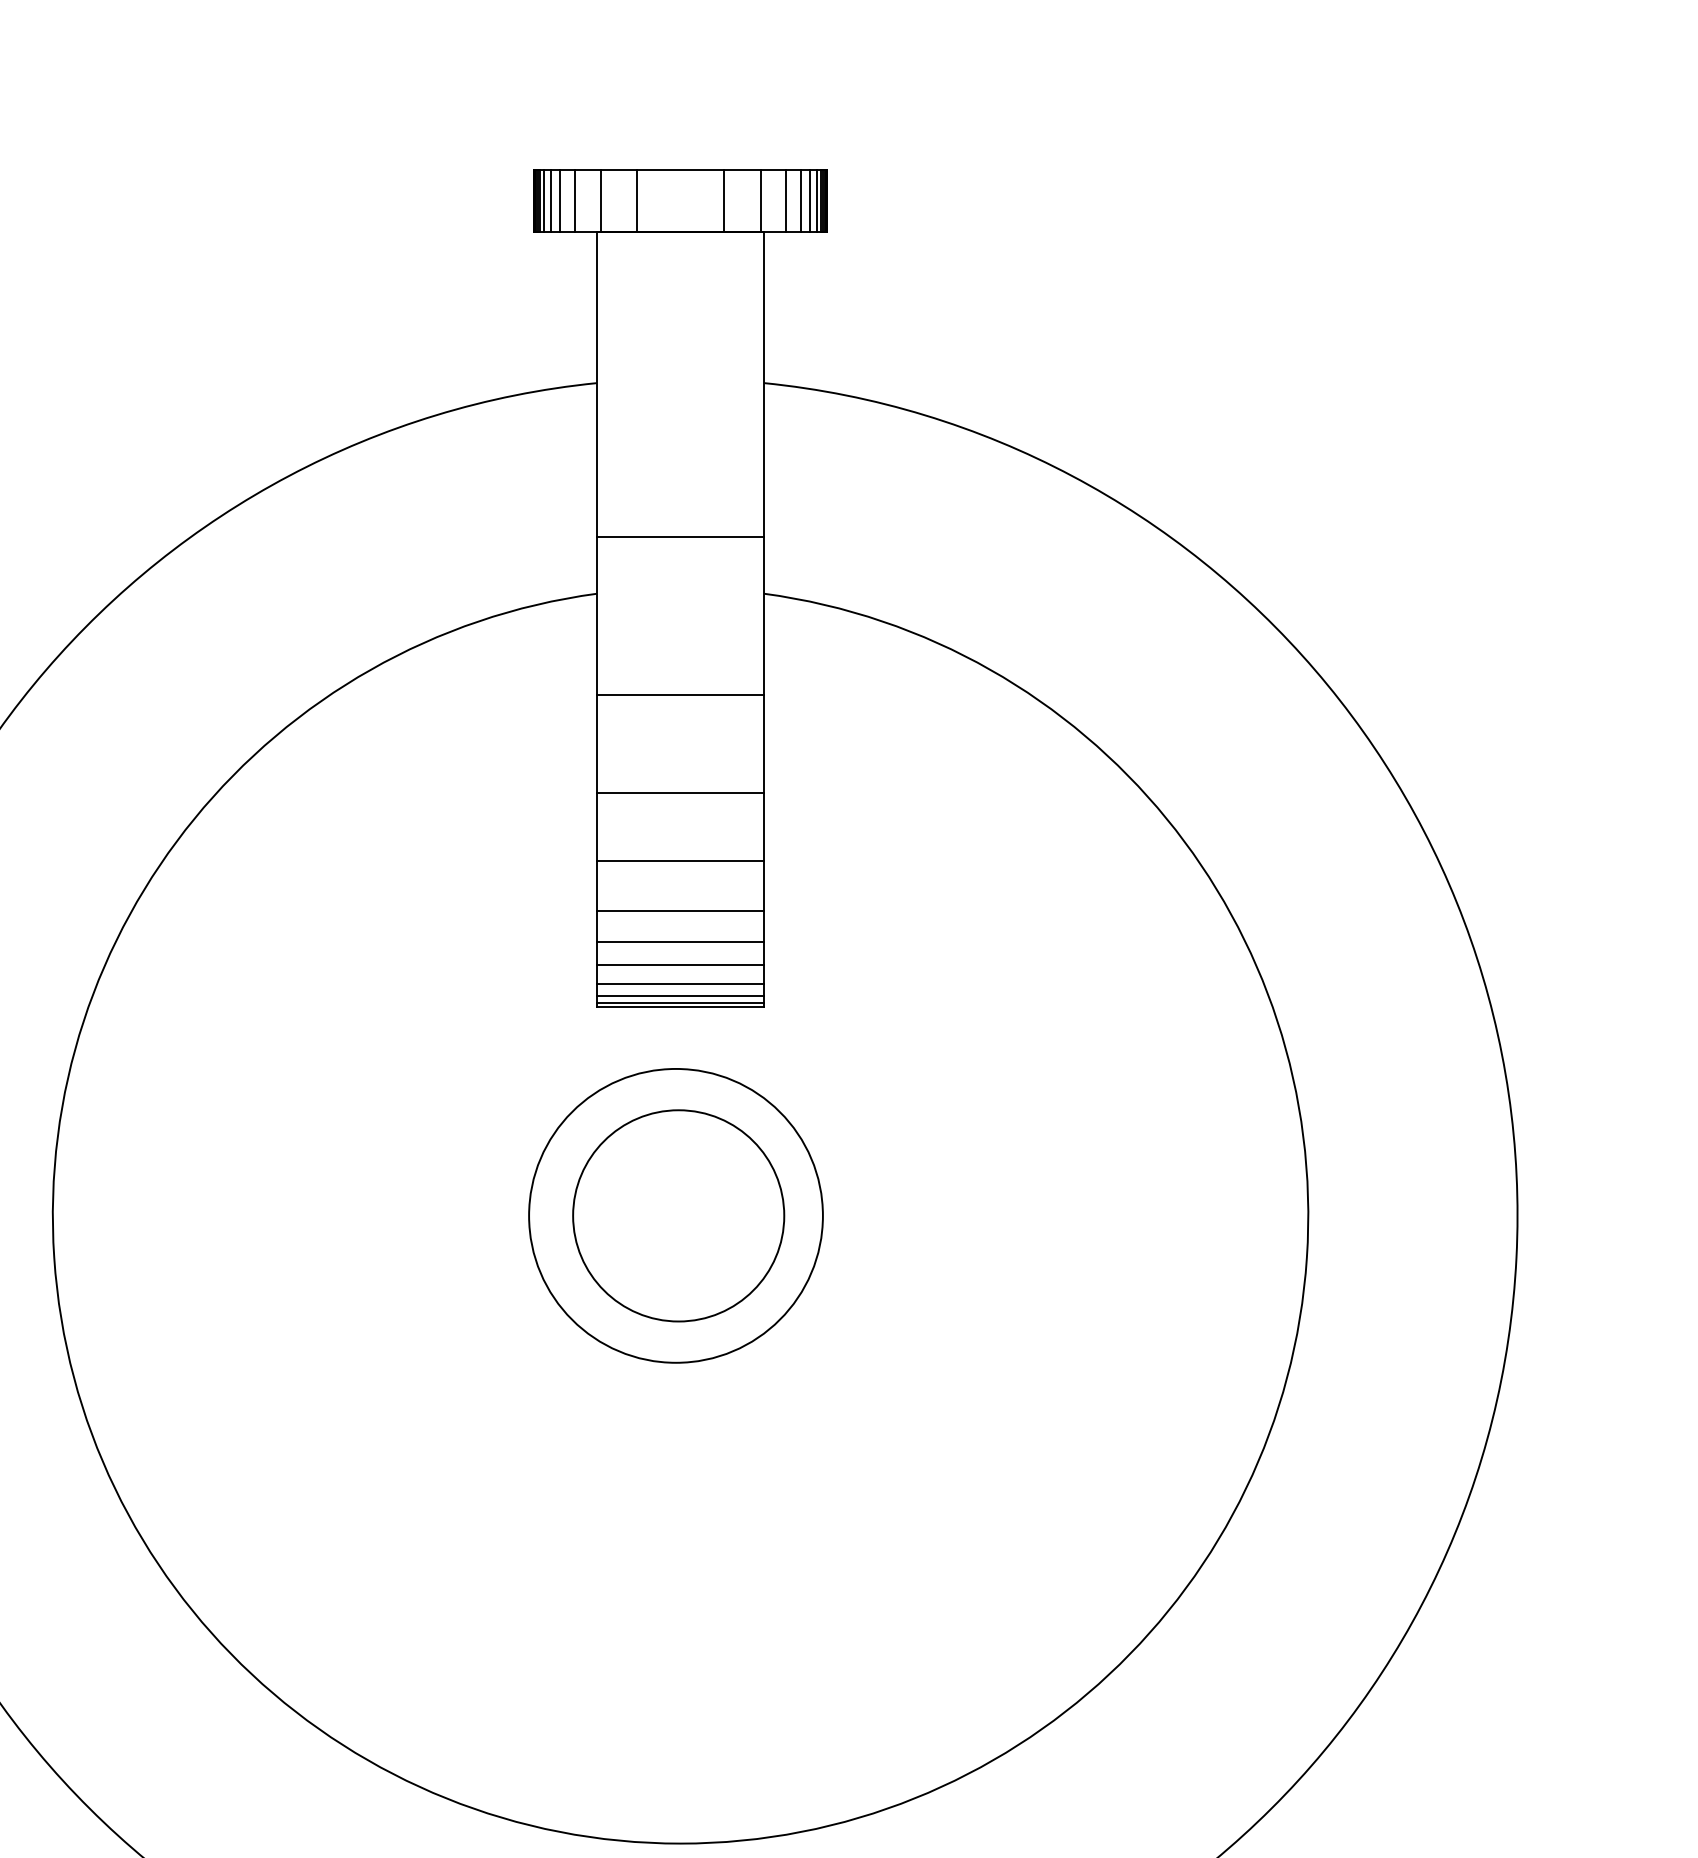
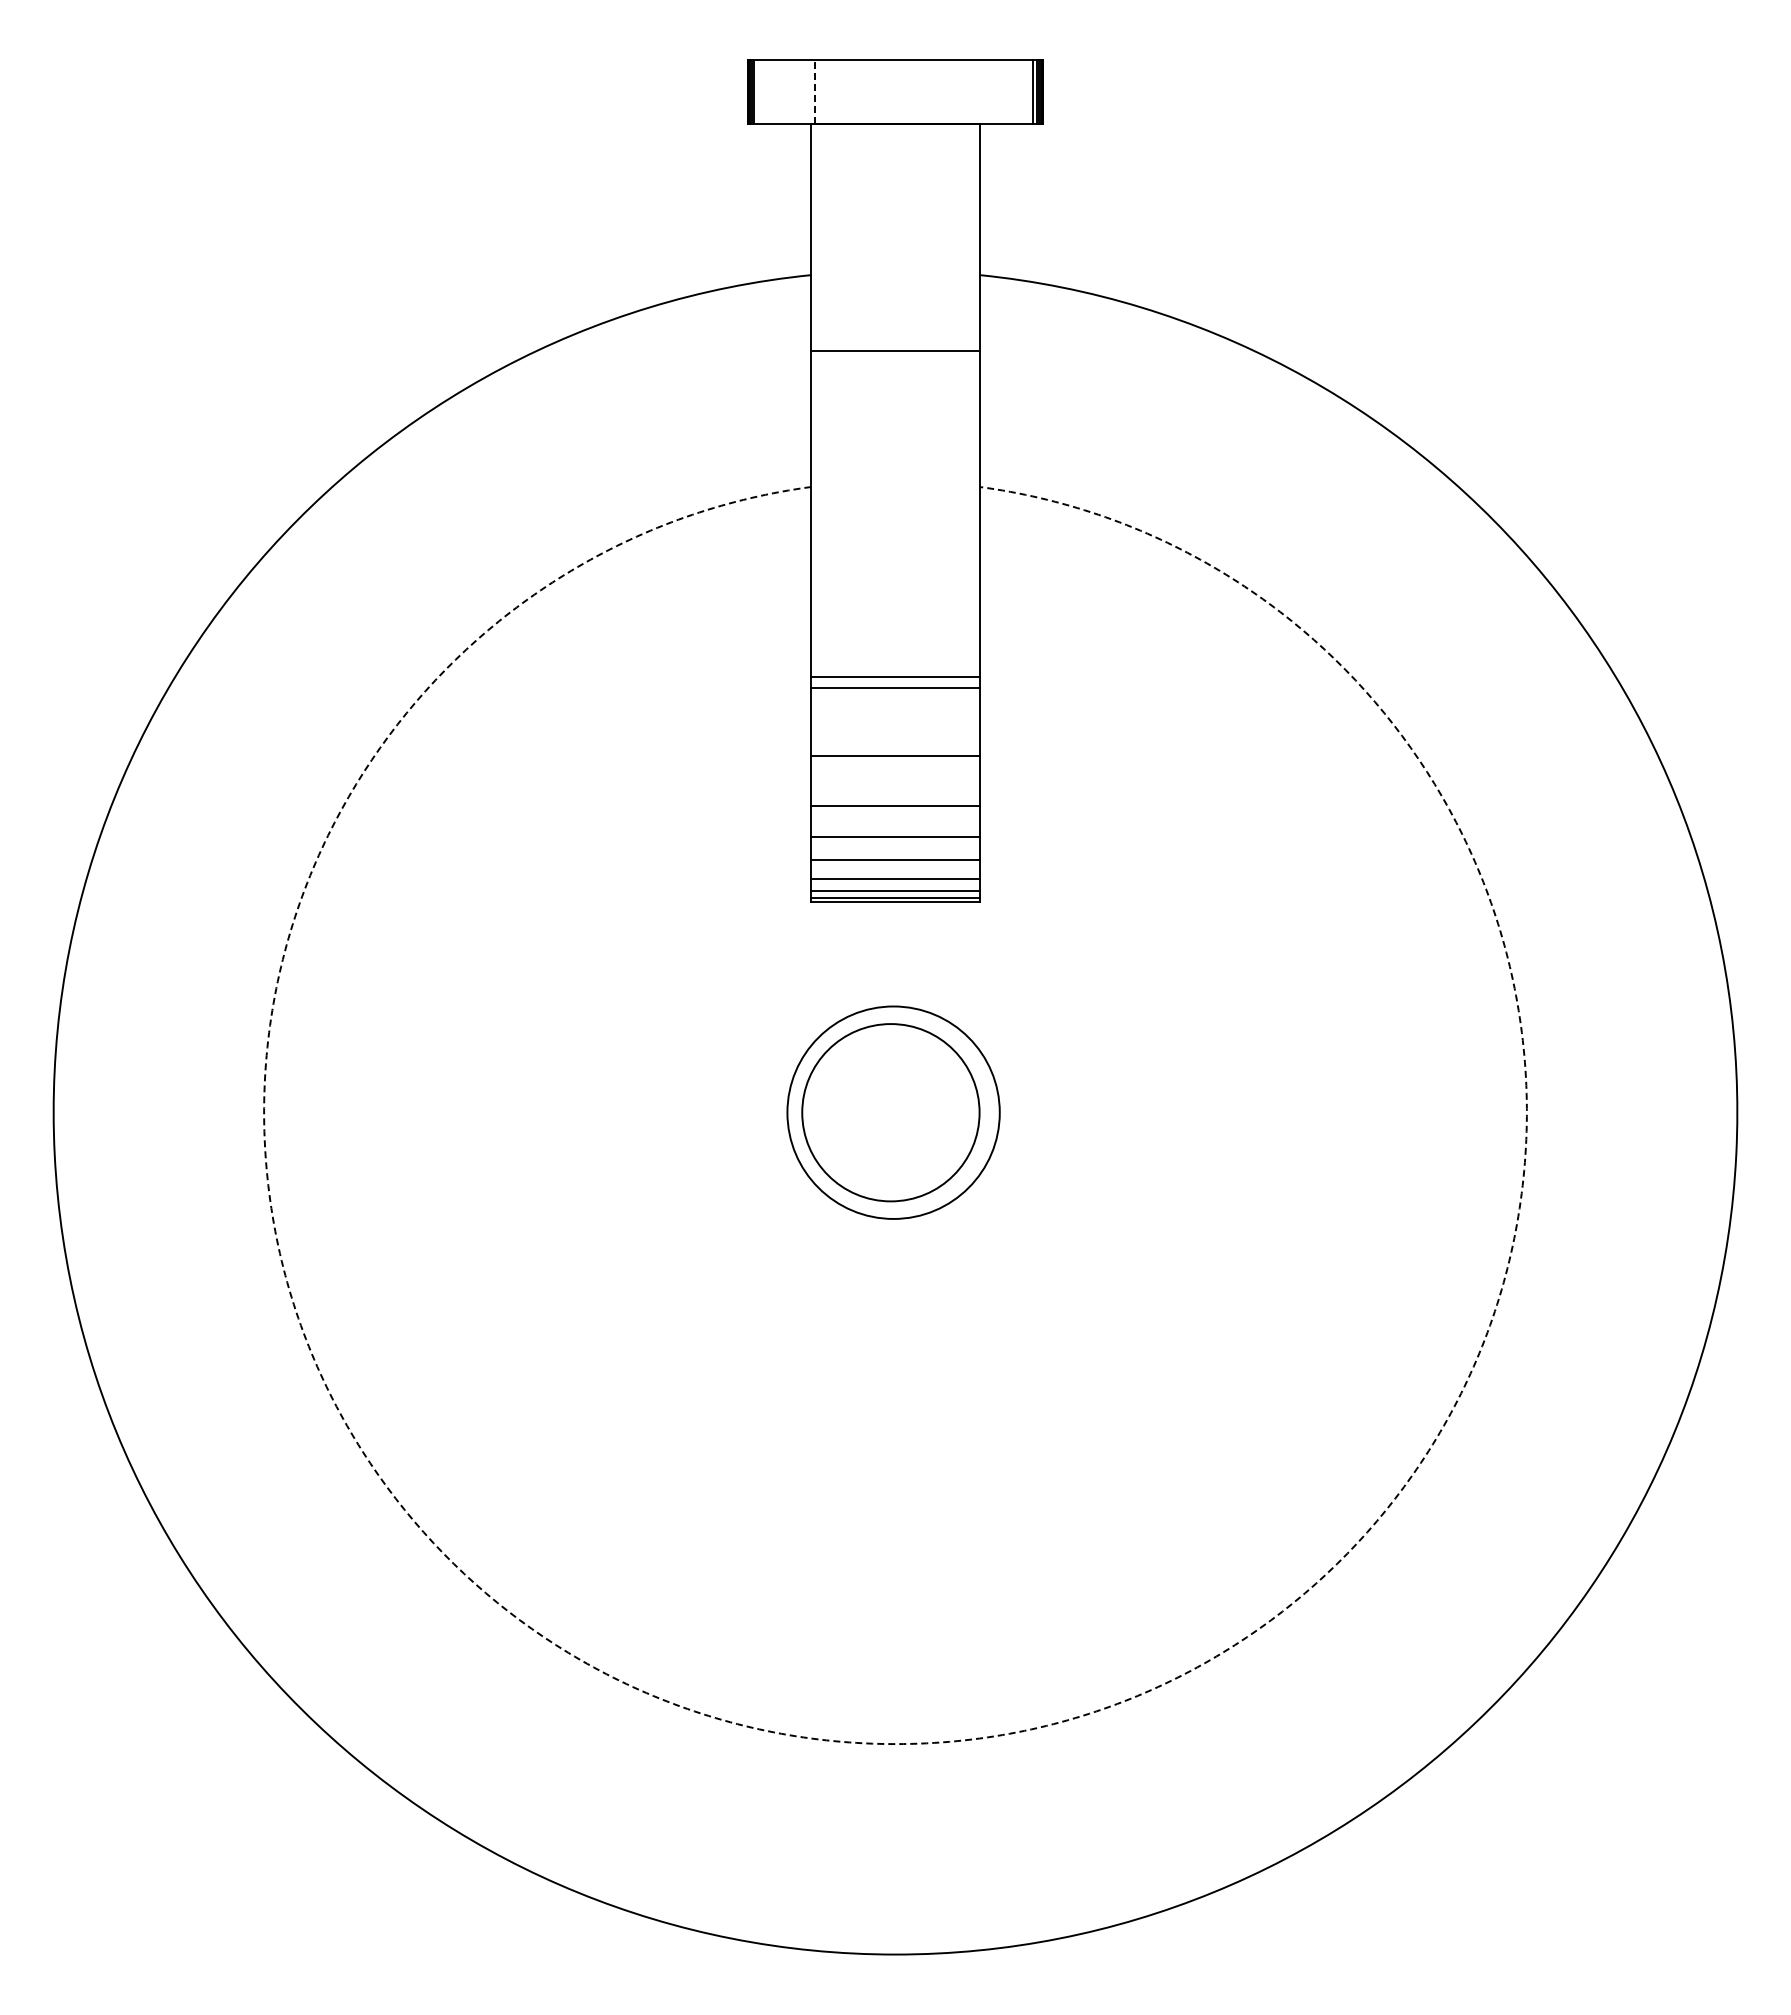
line: (544, 200) -> (758, 91), removed
line: (550, 200) -> (764, 91), removed
line: (560, 200) -> (774, 91), removed
line: (575, 200) -> (789, 91), removed
line: (636, 200) -> (851, 91), removed
line: (724, 200) -> (939, 91), removed
line: (760, 200) -> (975, 91), removed
line: (785, 200) -> (1001, 91), removed
line: (800, 200) -> (1016, 91), removed
line: (810, 200) -> (1026, 91), removed
line: (601, 201) -> (815, 92), solid -> dashed
line: (680, 536) -> (895, 350), moved
line: (680, 694) -> (895, 676), moved
circle: (675, 1215) -> (890, 1112), size x0.6
arc: (680, 1843) -> (895, 1744), solid -> dashed

